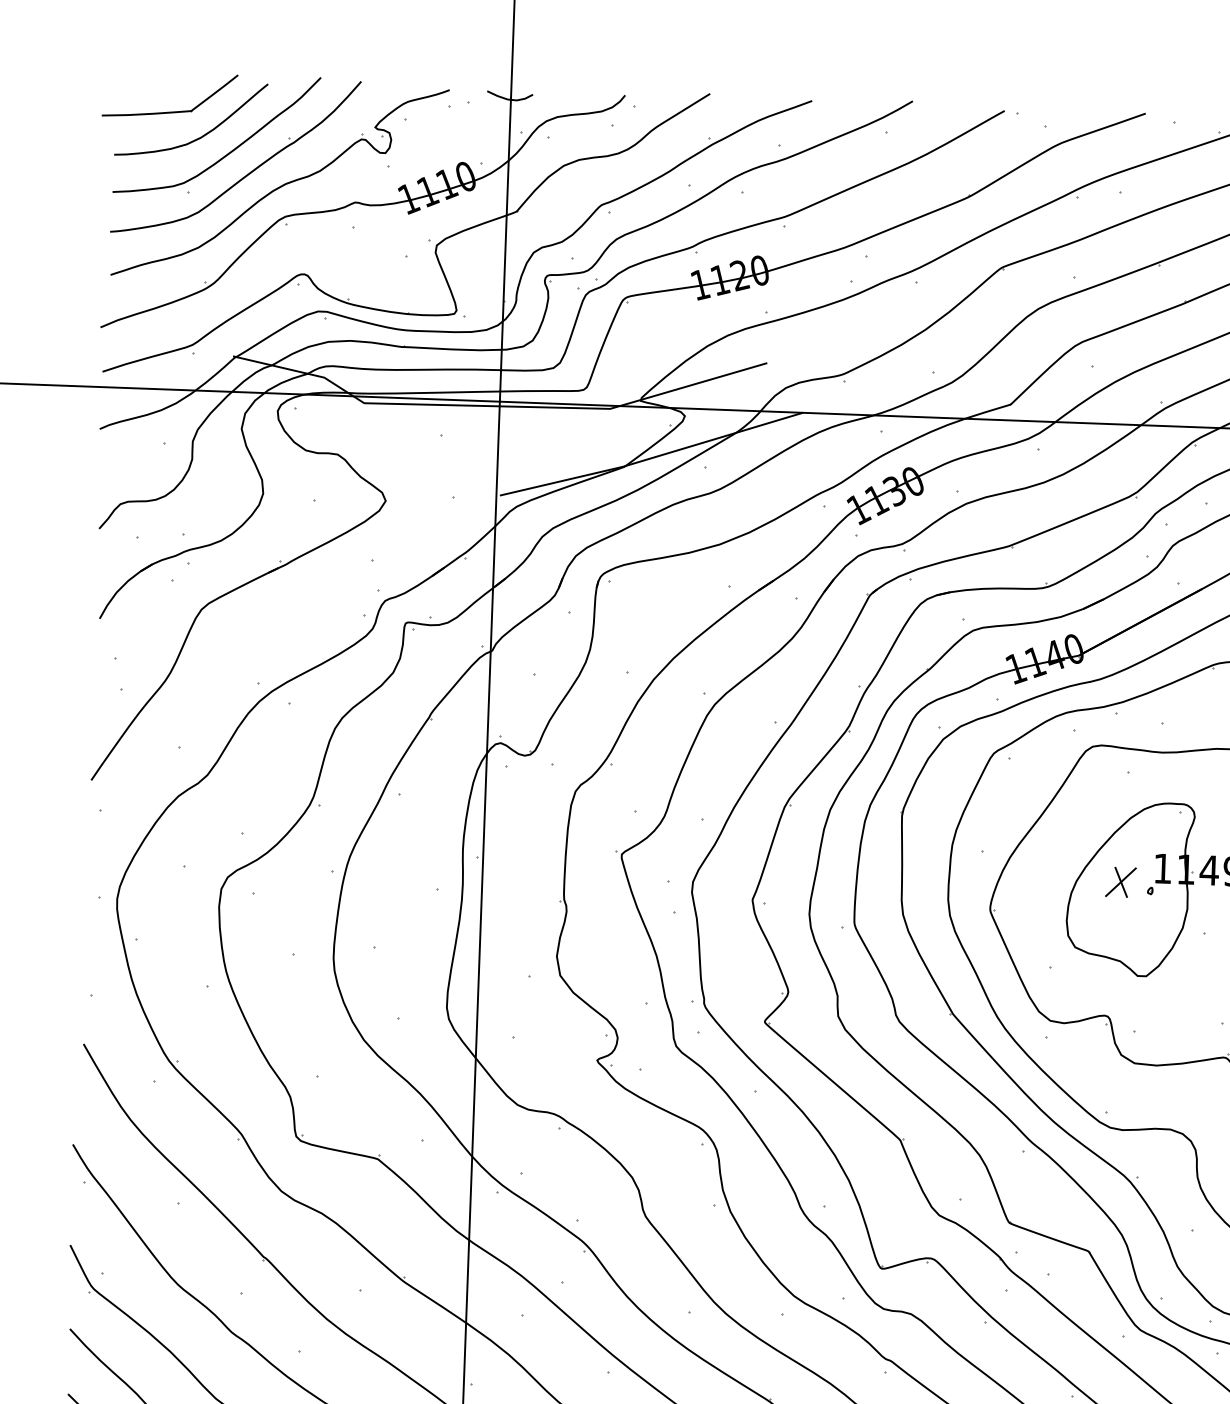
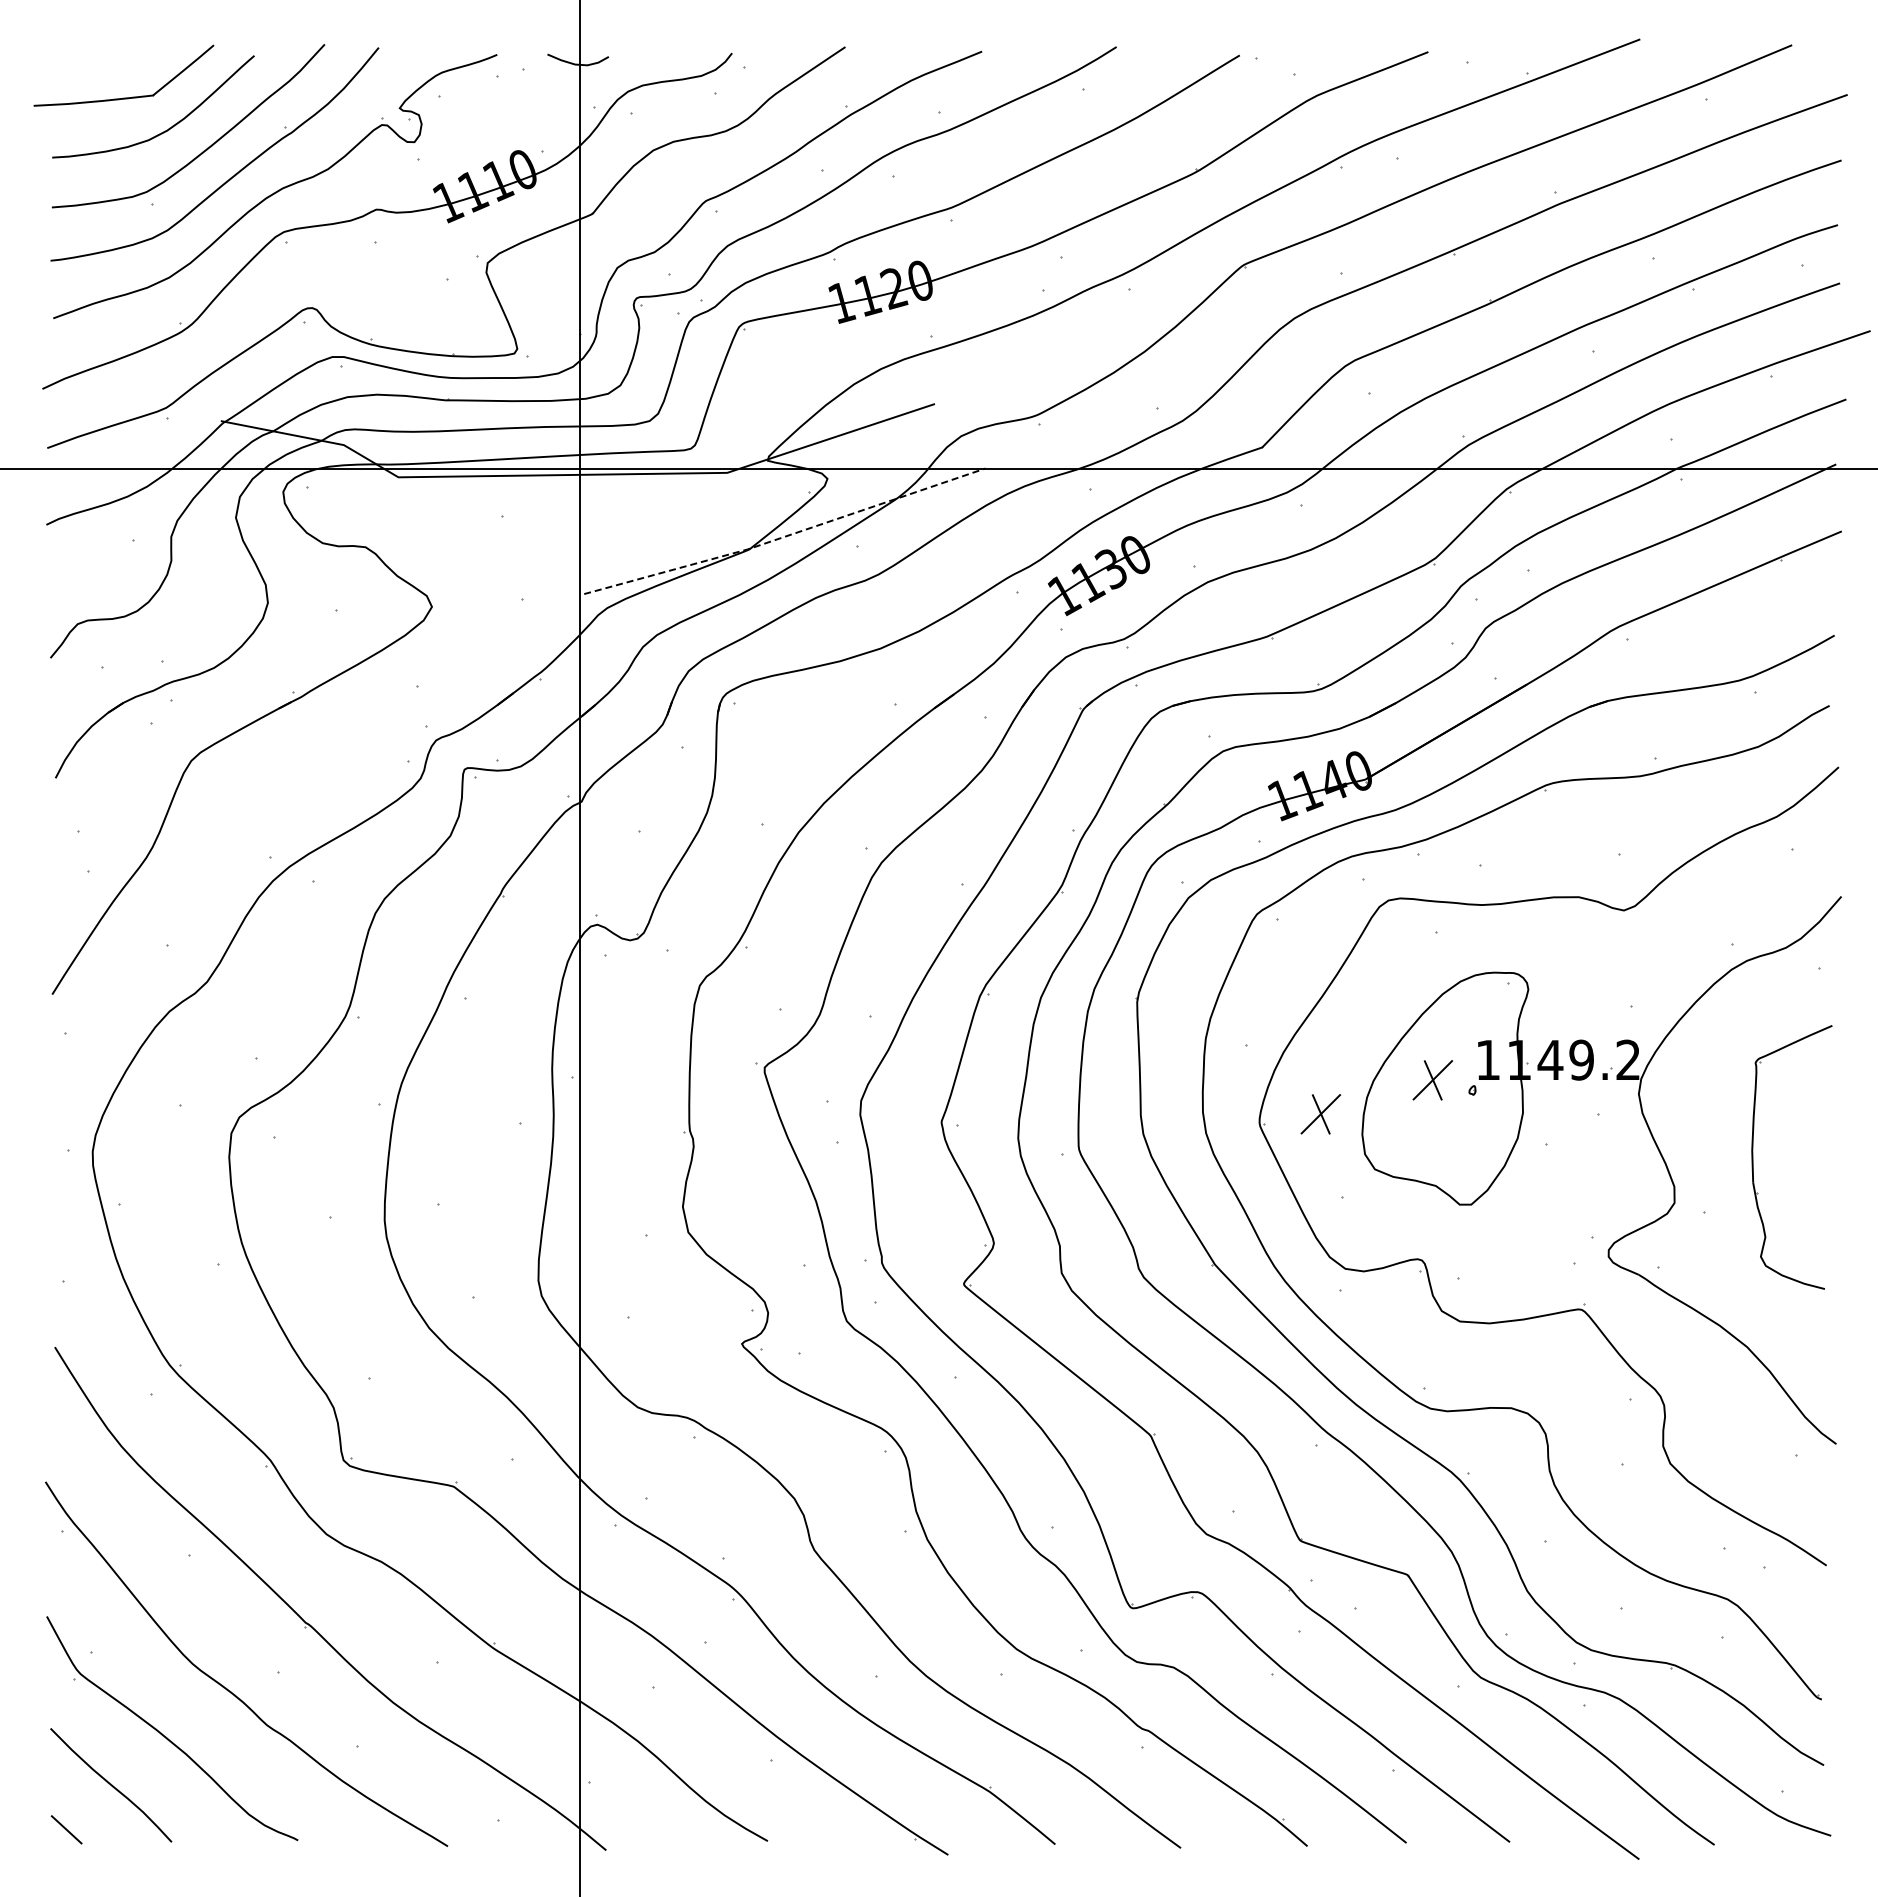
line: (652, 458) -> (786, 536), solid -> dashed
part: (1036, 904) -> (1320, 1114), added

